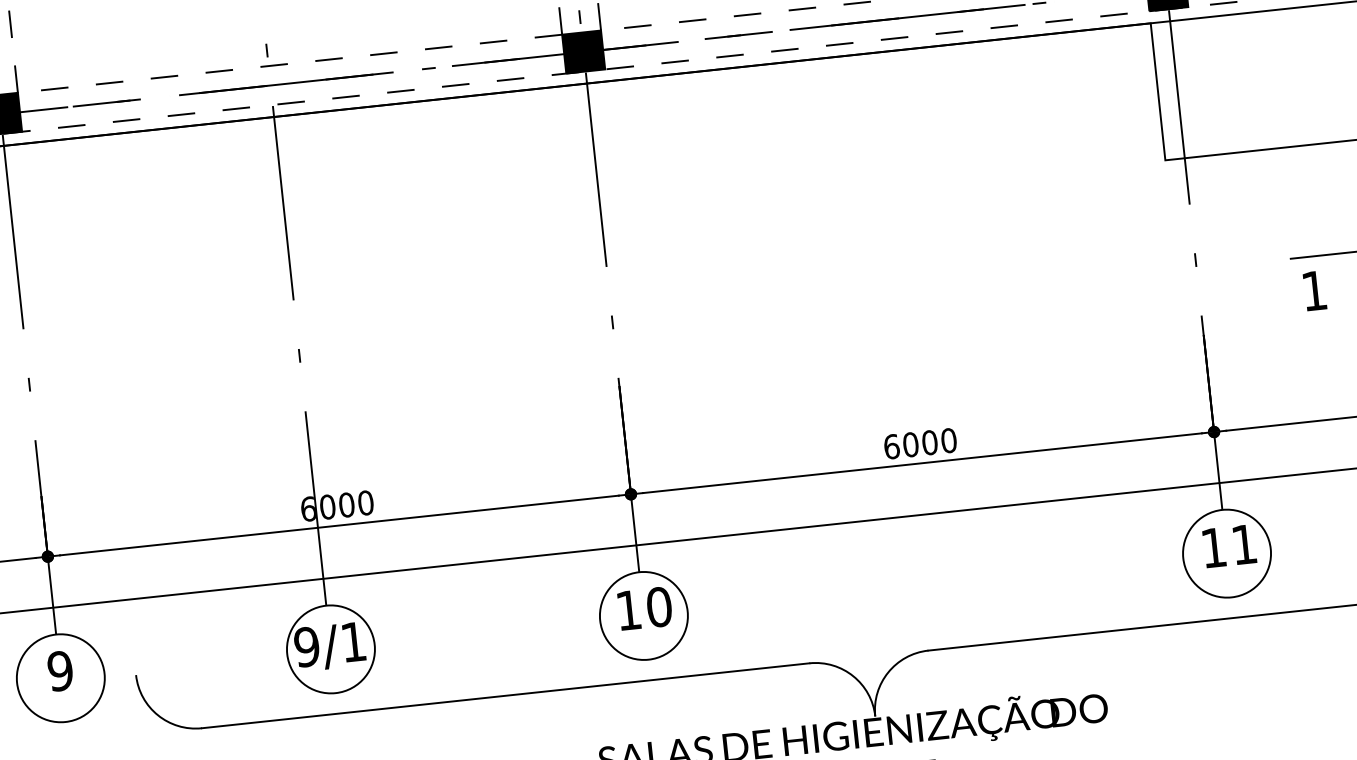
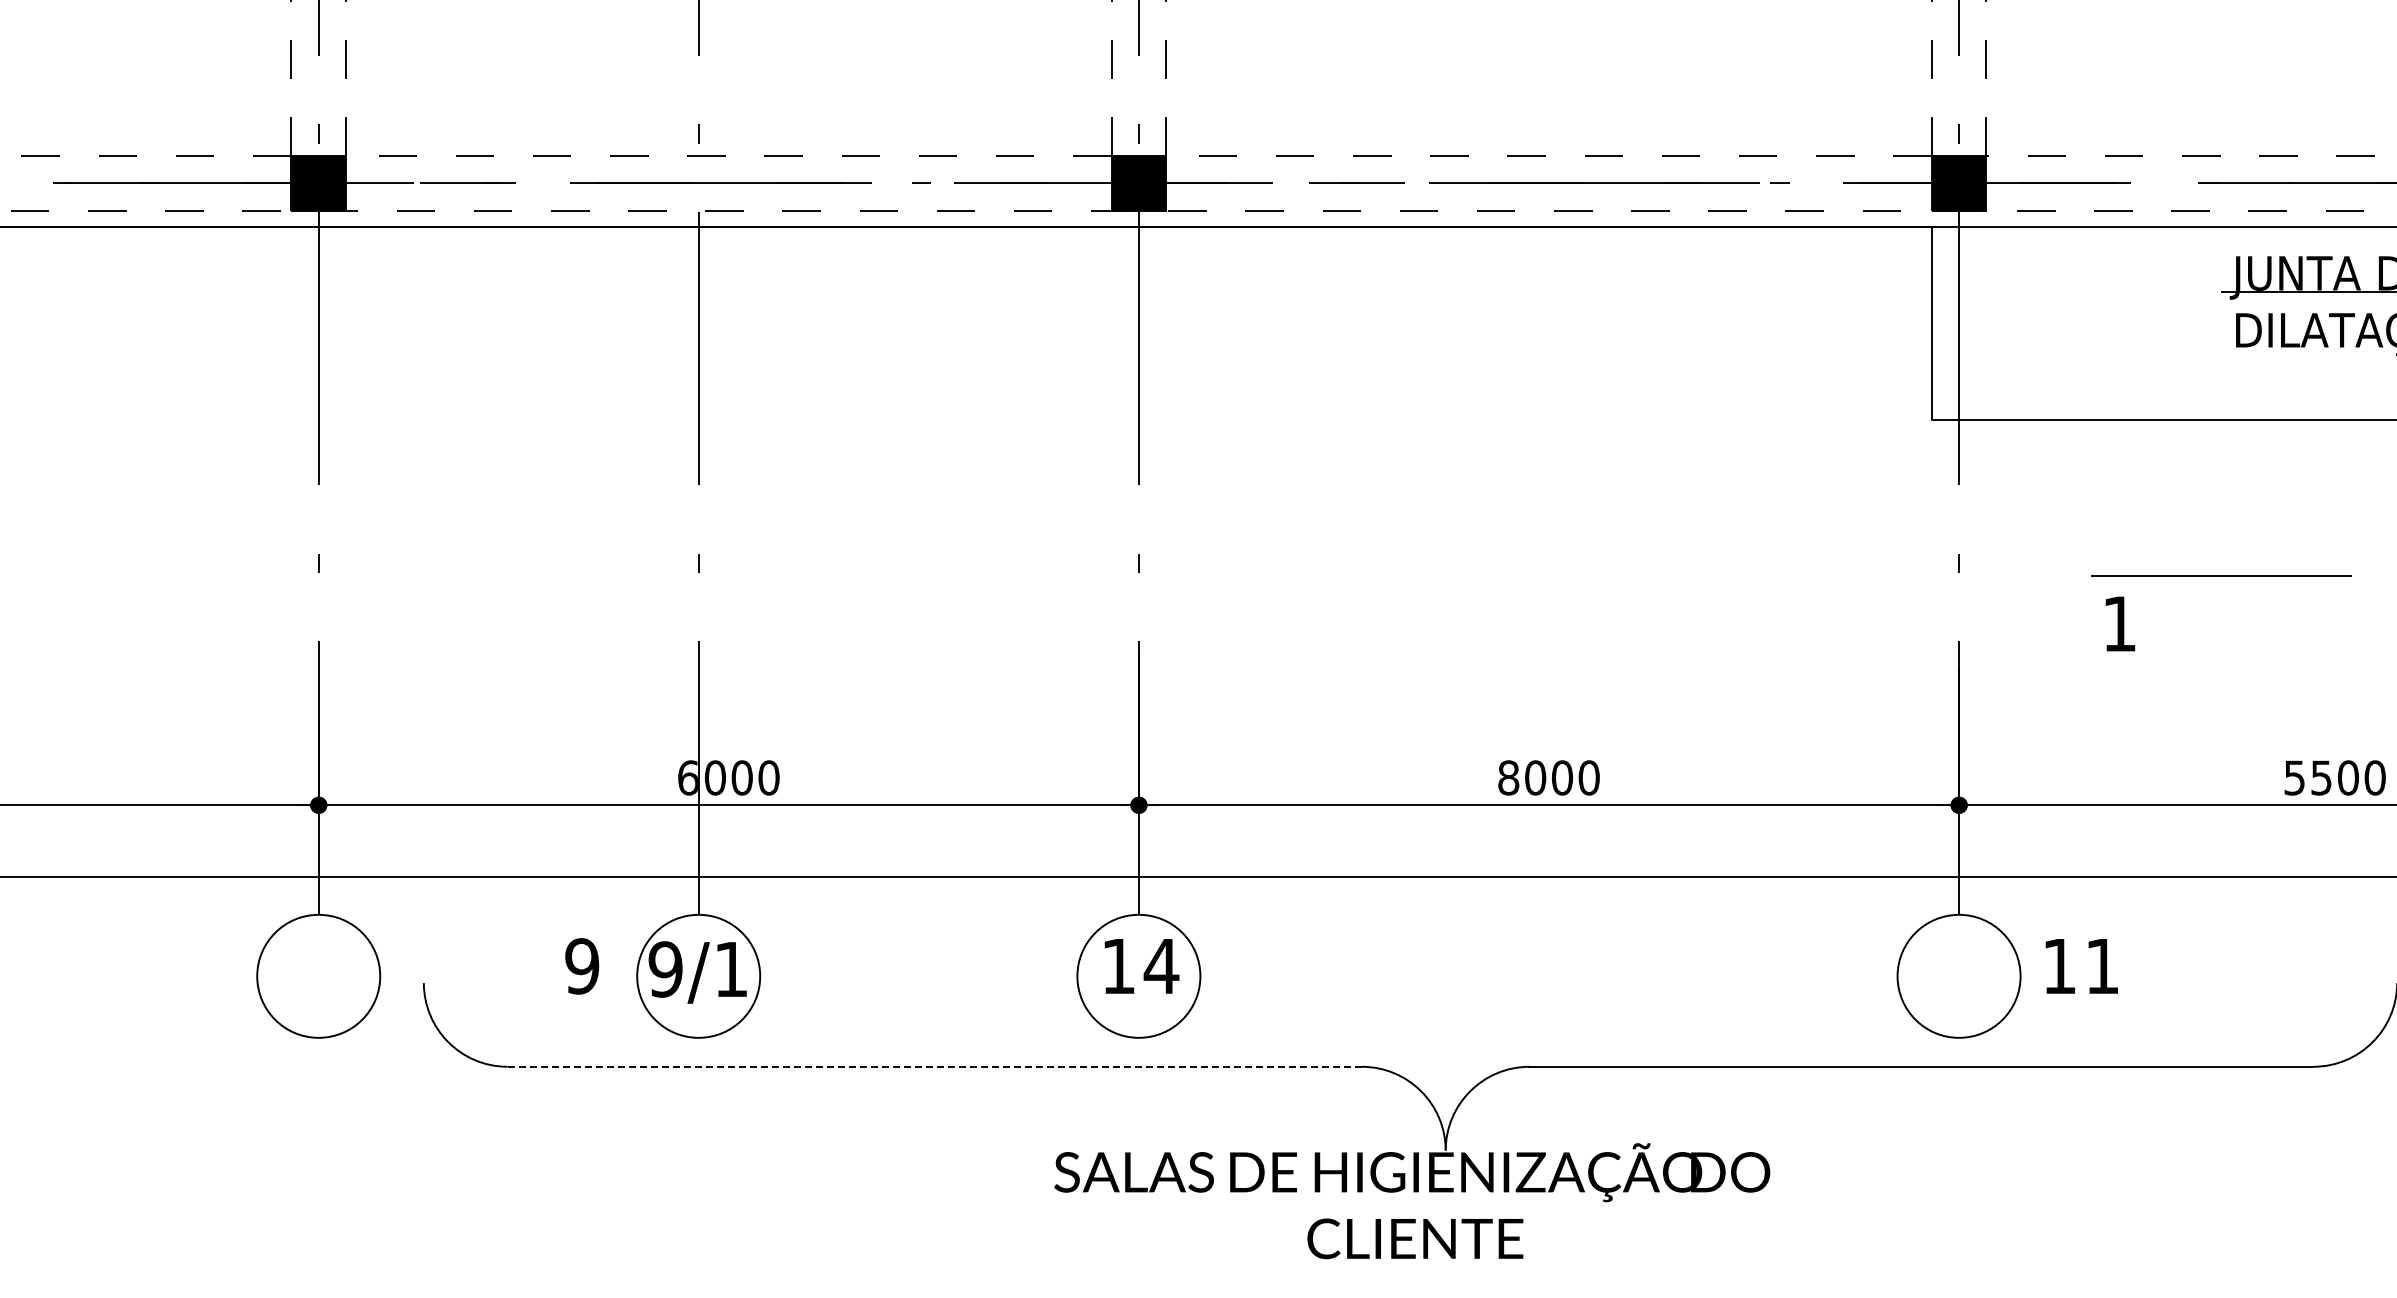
text: (891, 446) -> (1508, 777), 6000 -> 8000
text: (1229, 546) -> (2081, 966), moved
text: (659, 607) -> (1161, 966), 10 -> 14
text: (60, 671) -> (582, 966), moved
line: (506, 695) -> (935, 1066), solid -> dashed

